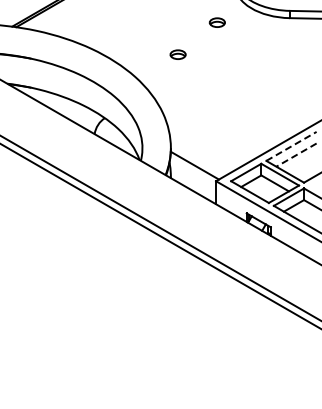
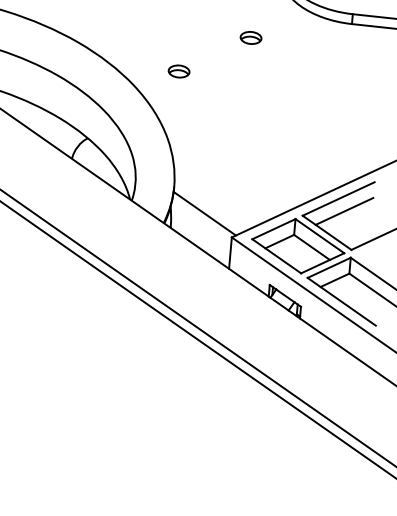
part: (216, 22) -> (249, 37), moved
part: (177, 54) -> (178, 71), moved
line: (291, 146) -> (338, 199), dashed -> solid
line: (296, 155) -> (344, 211), dashed -> solid

